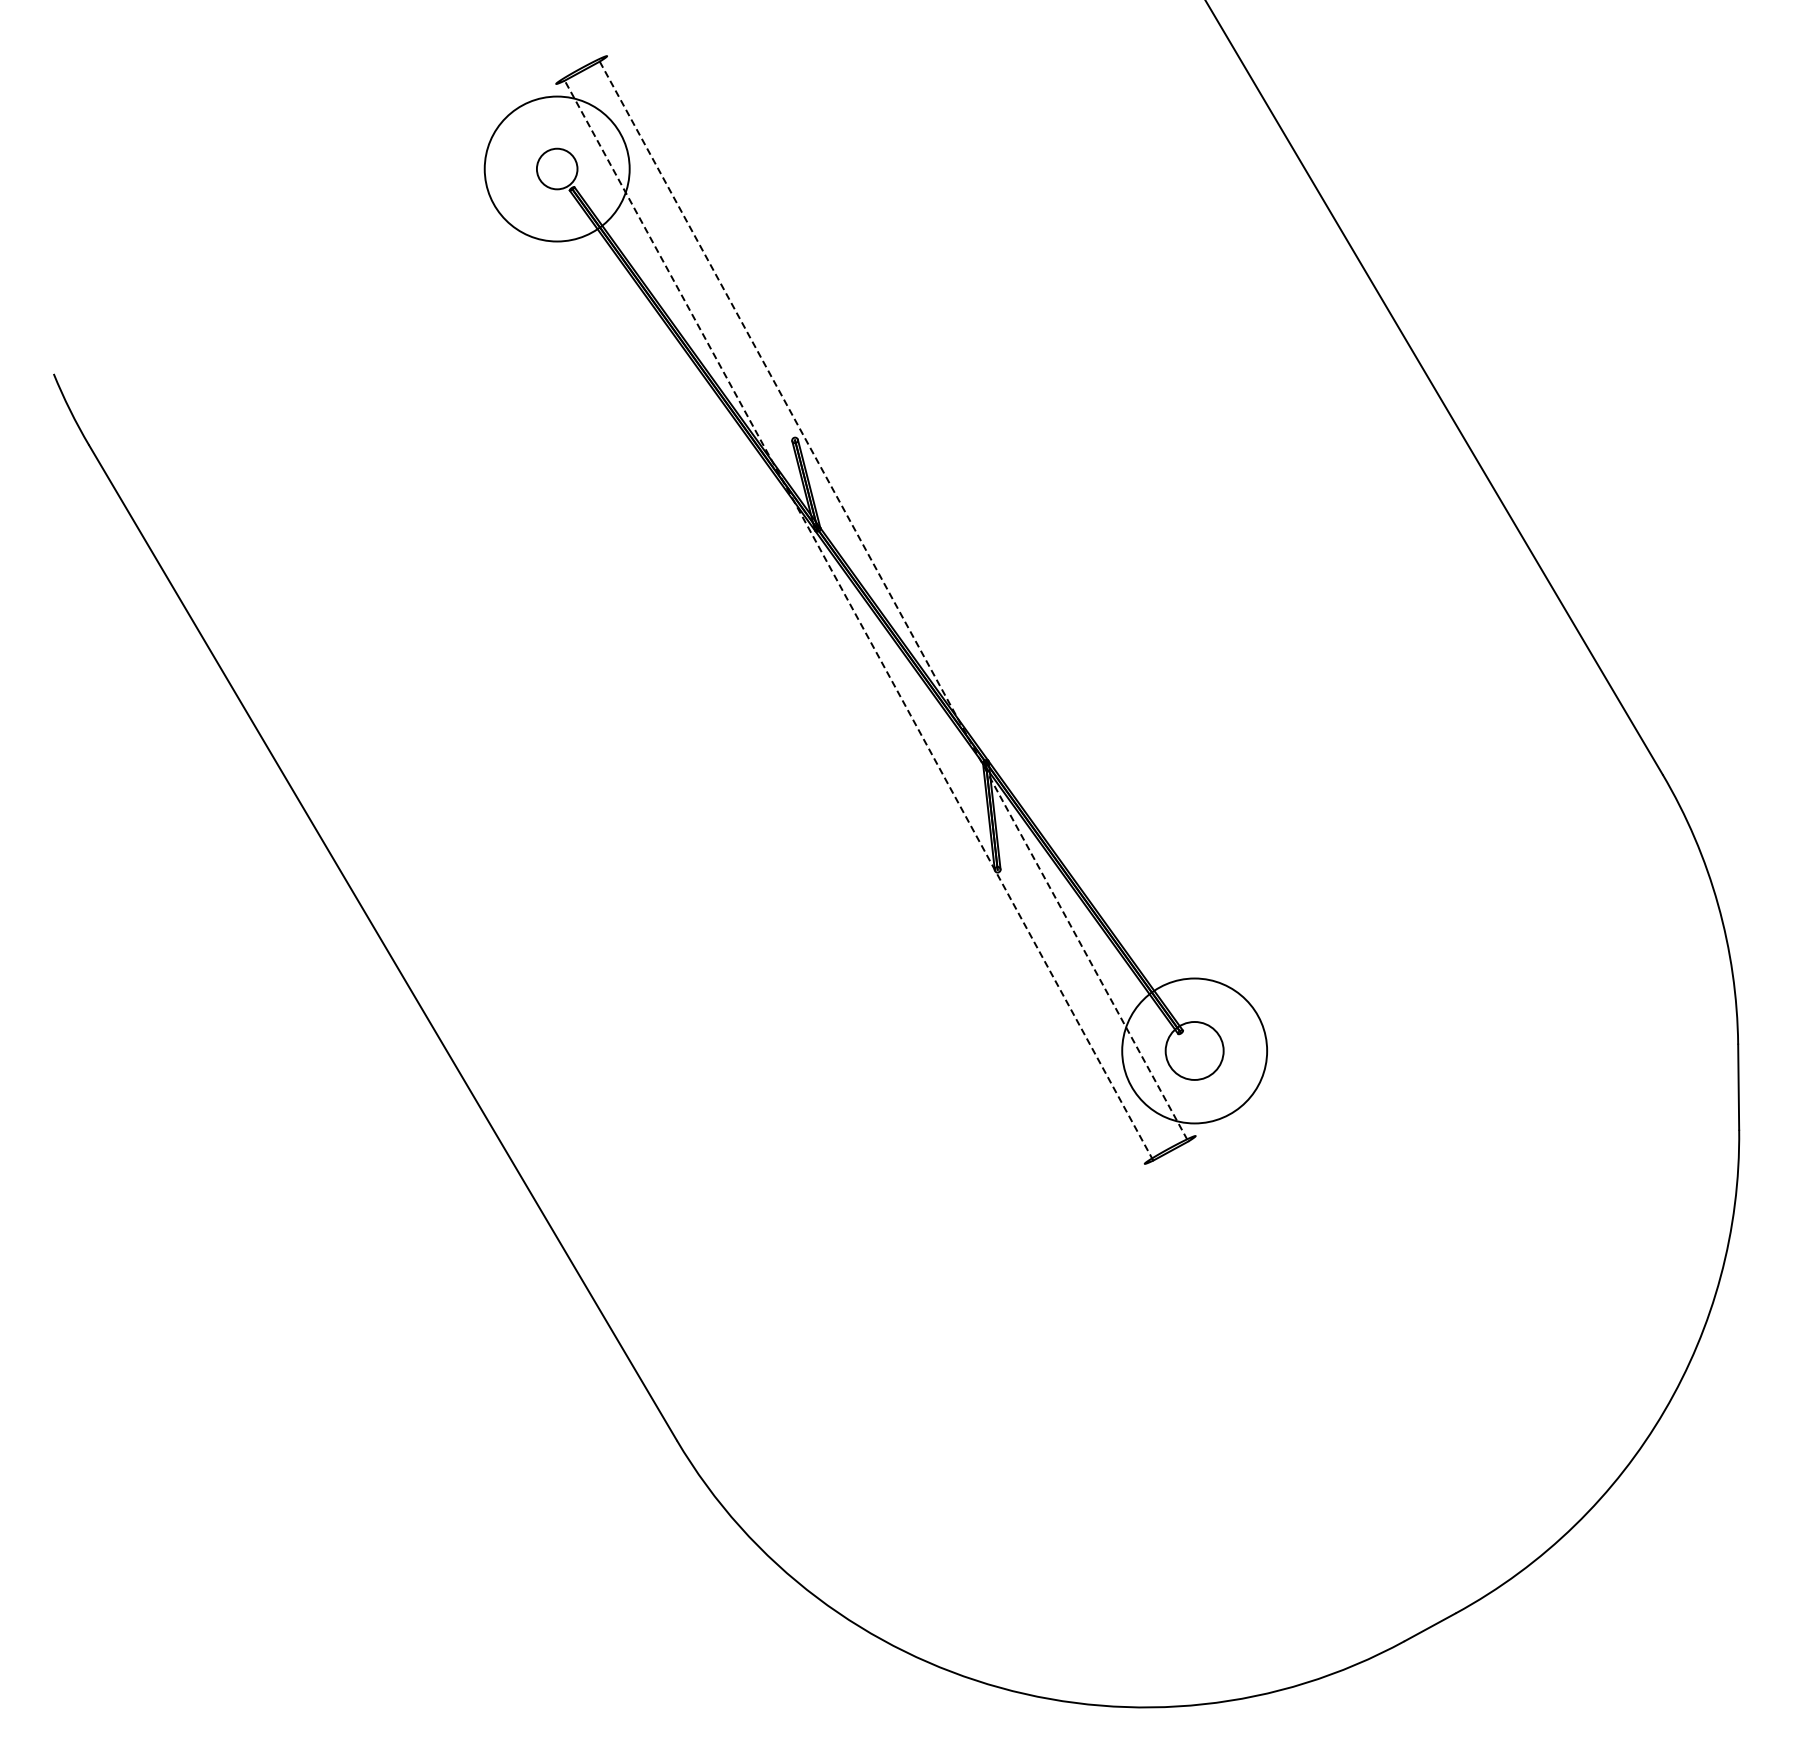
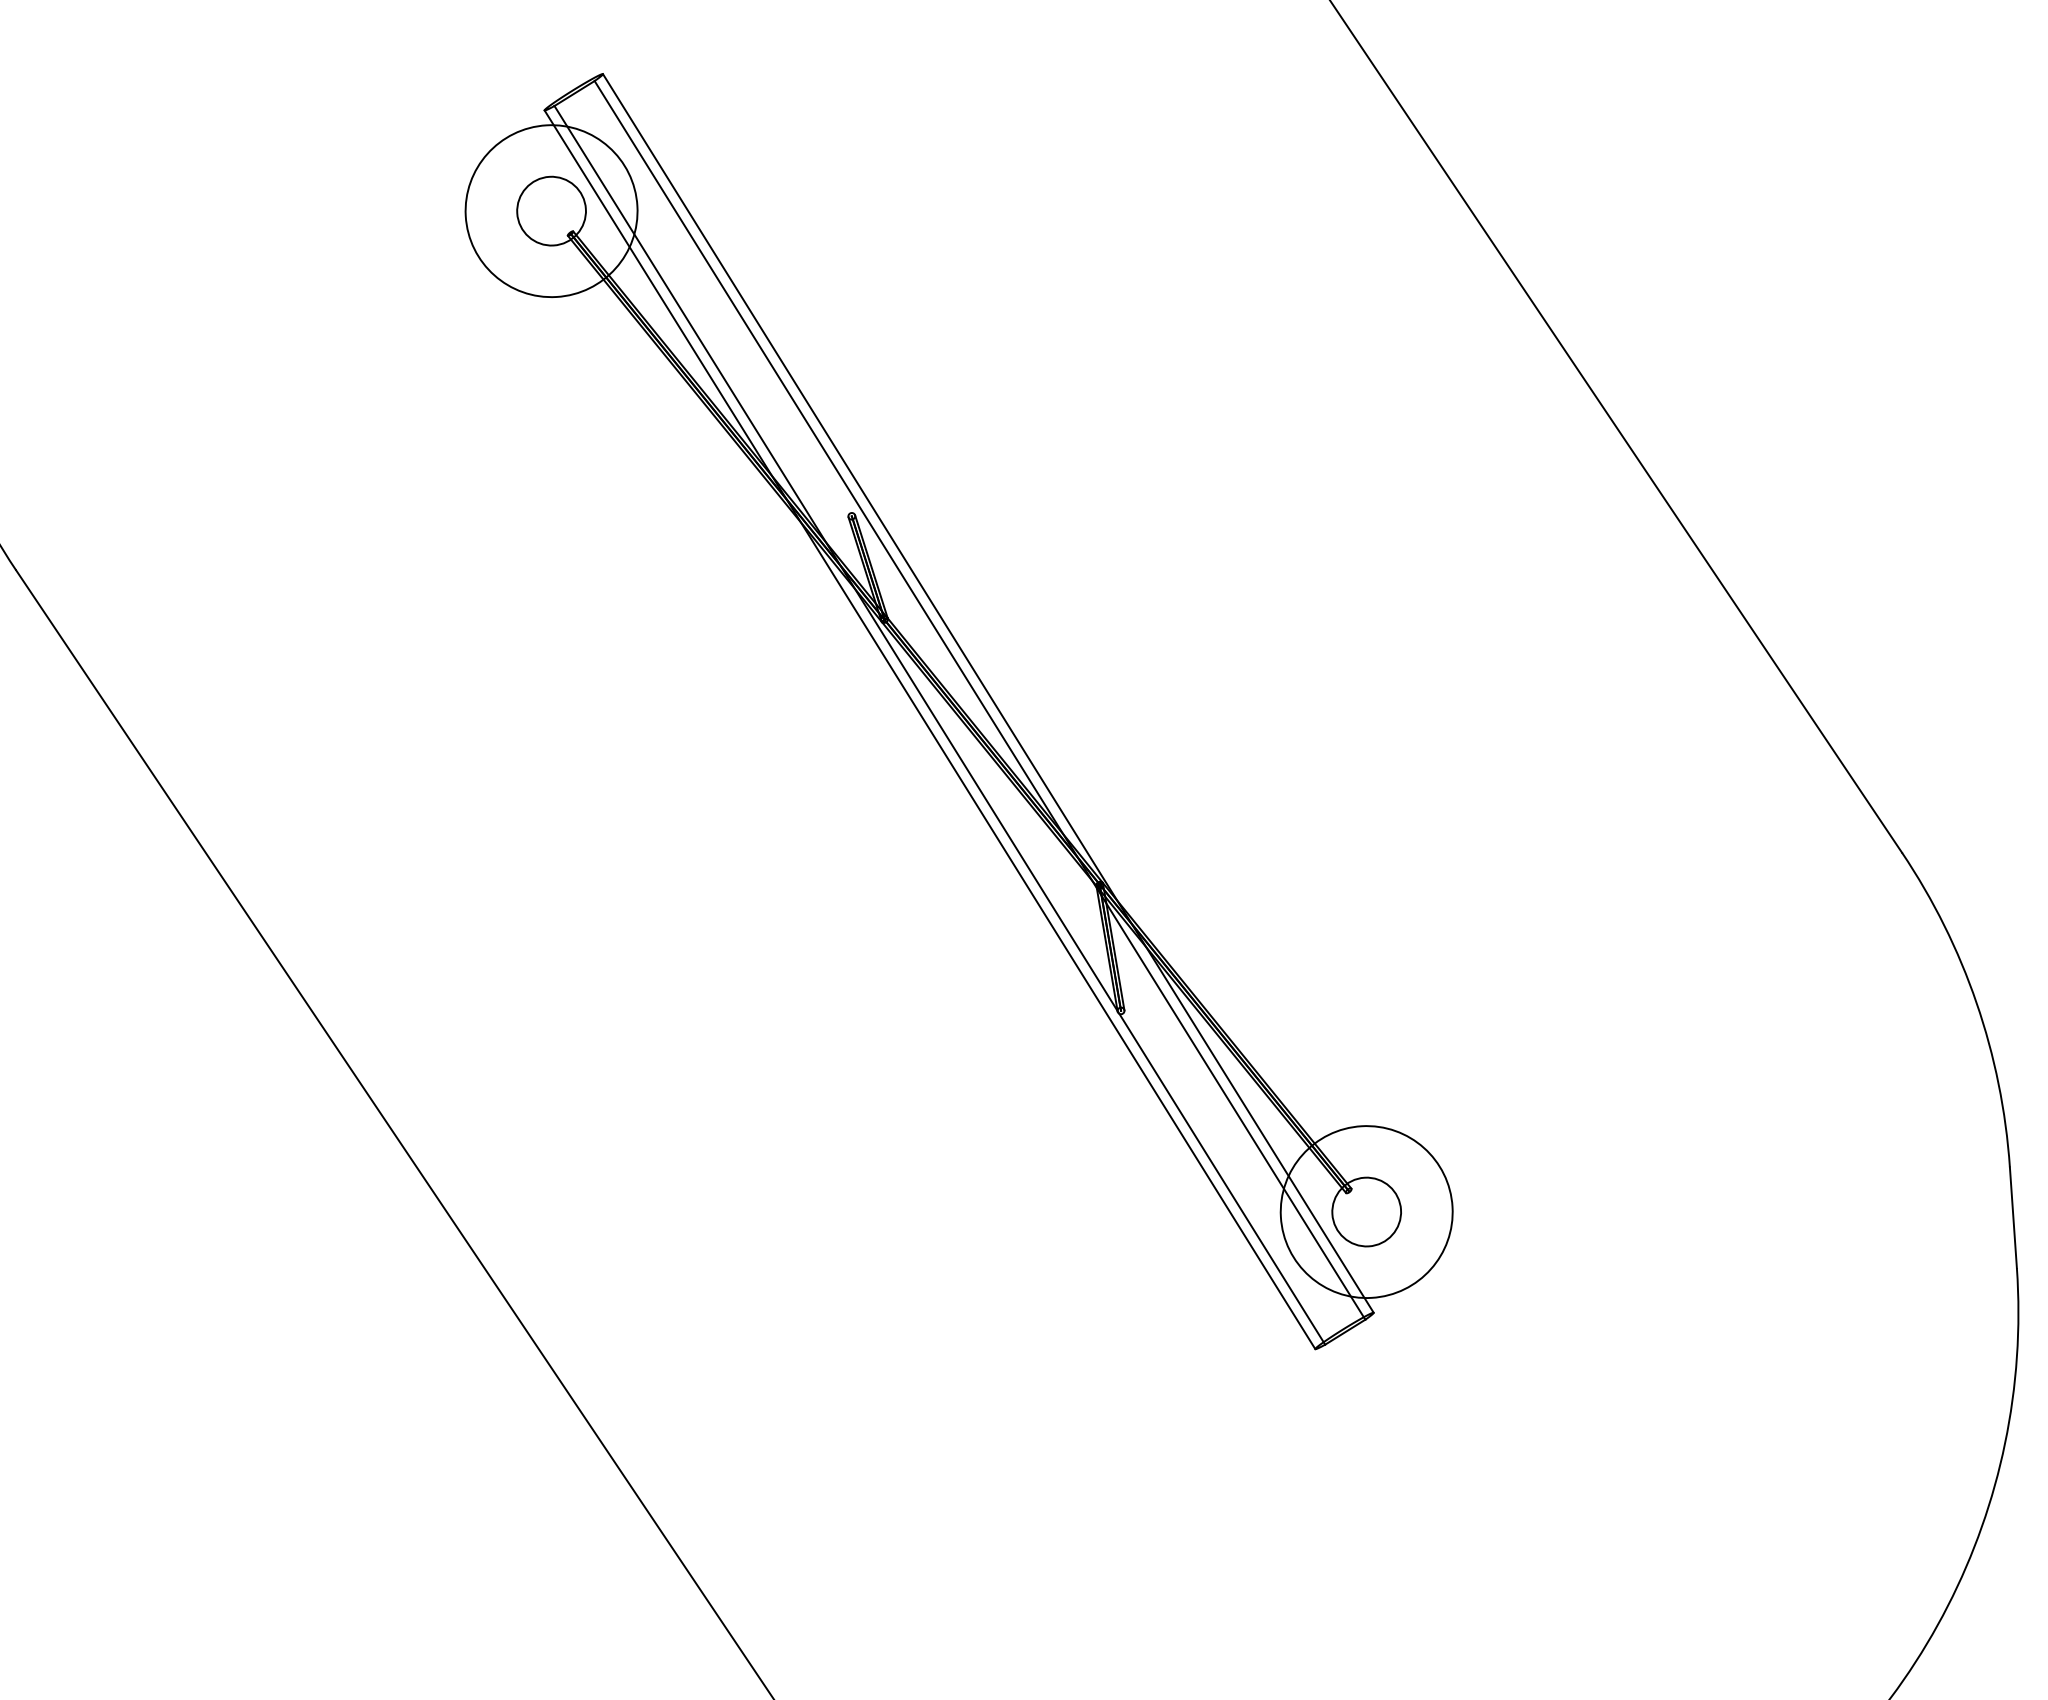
circle: (557, 169) -> (551, 211), size x1.43
line: (901, 596) -> (988, 693), added
line: (894, 601) -> (980, 700), dashed -> solid
line: (859, 620) -> (940, 725), dashed -> solid
line: (850, 623) -> (929, 729), added

